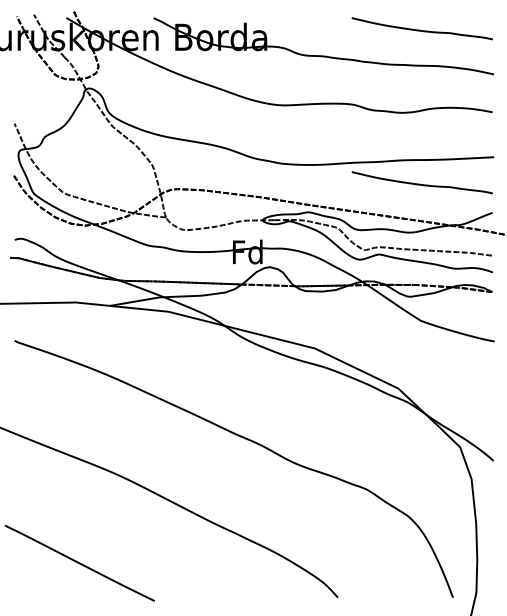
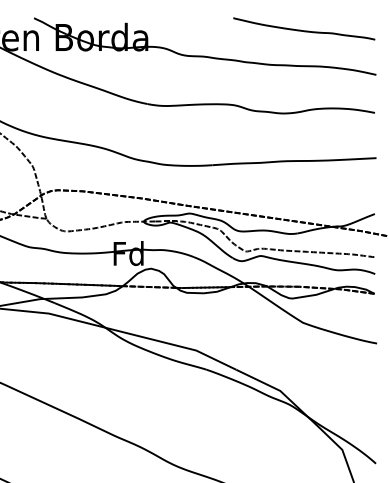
curve: (420, 183) -> (302, 184), removed

